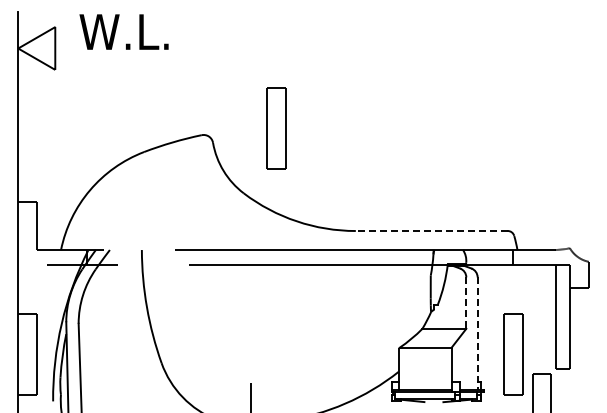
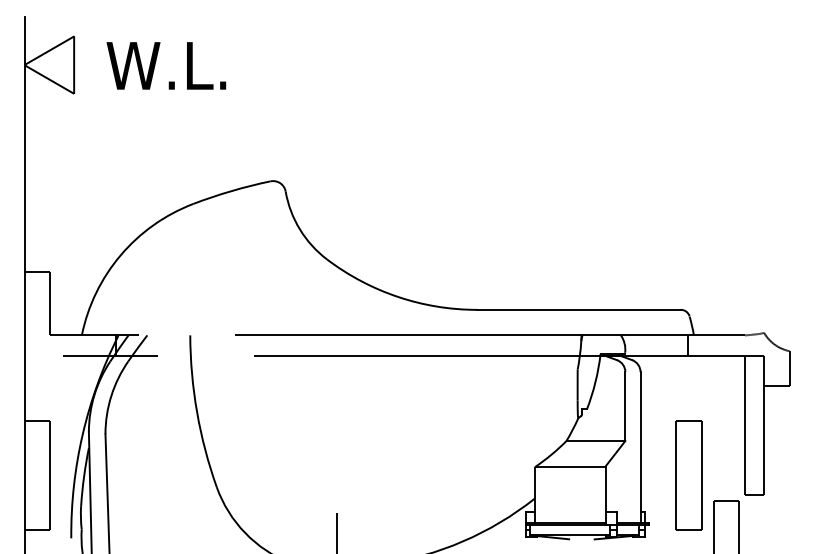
text: (123, 31) -> (165, 65), moved
part: (276, 128) -> (370, 172), removed
line: (431, 231) -> (578, 310), dashed -> solid
line: (466, 303) -> (625, 407), dashed -> solid
line: (477, 334) -> (640, 448), dashed -> solid

